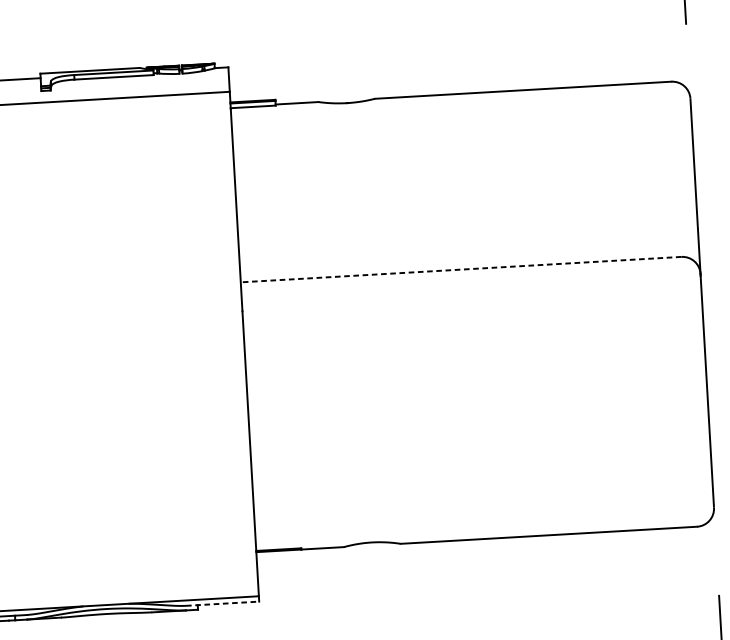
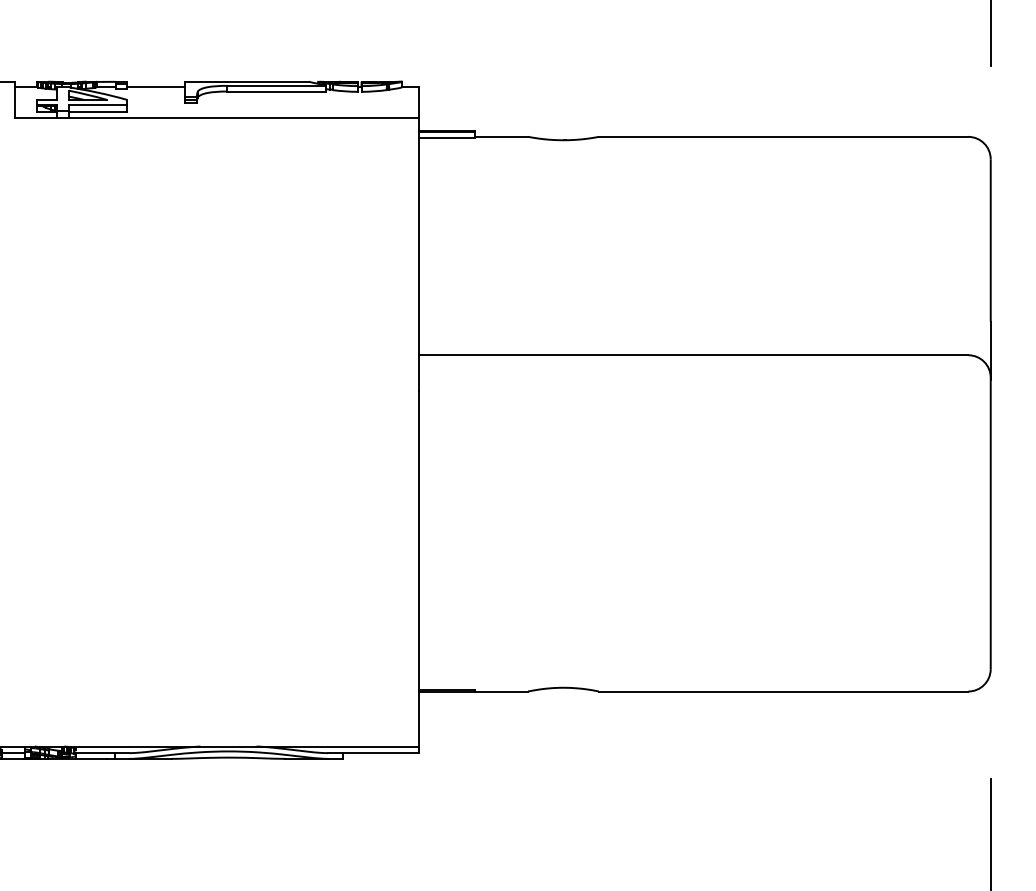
line: (461, 269) -> (693, 355), dashed -> solid
line: (222, 603) -> (373, 753), dashed -> solid

